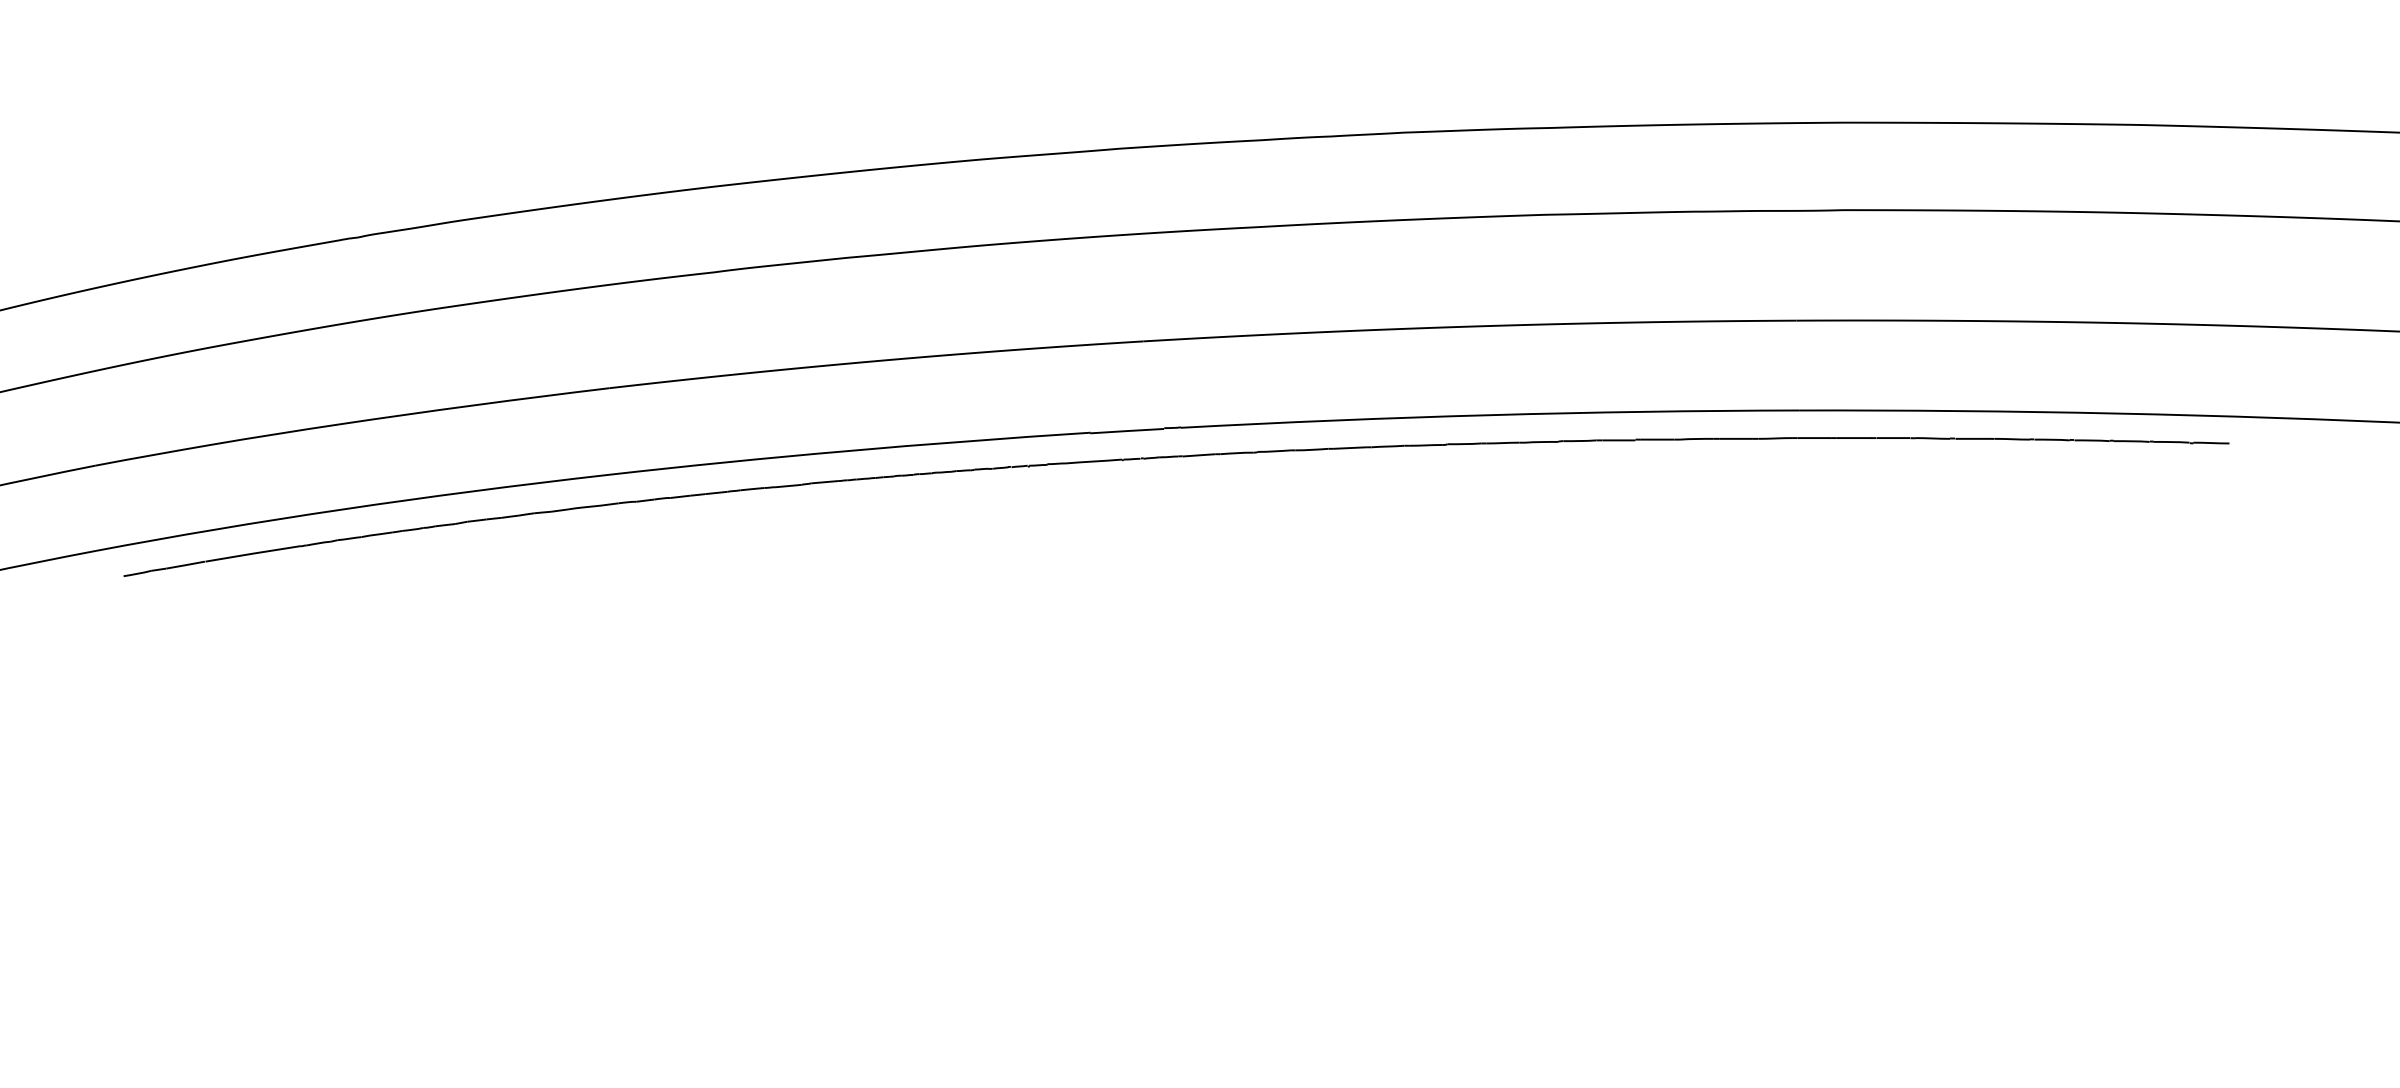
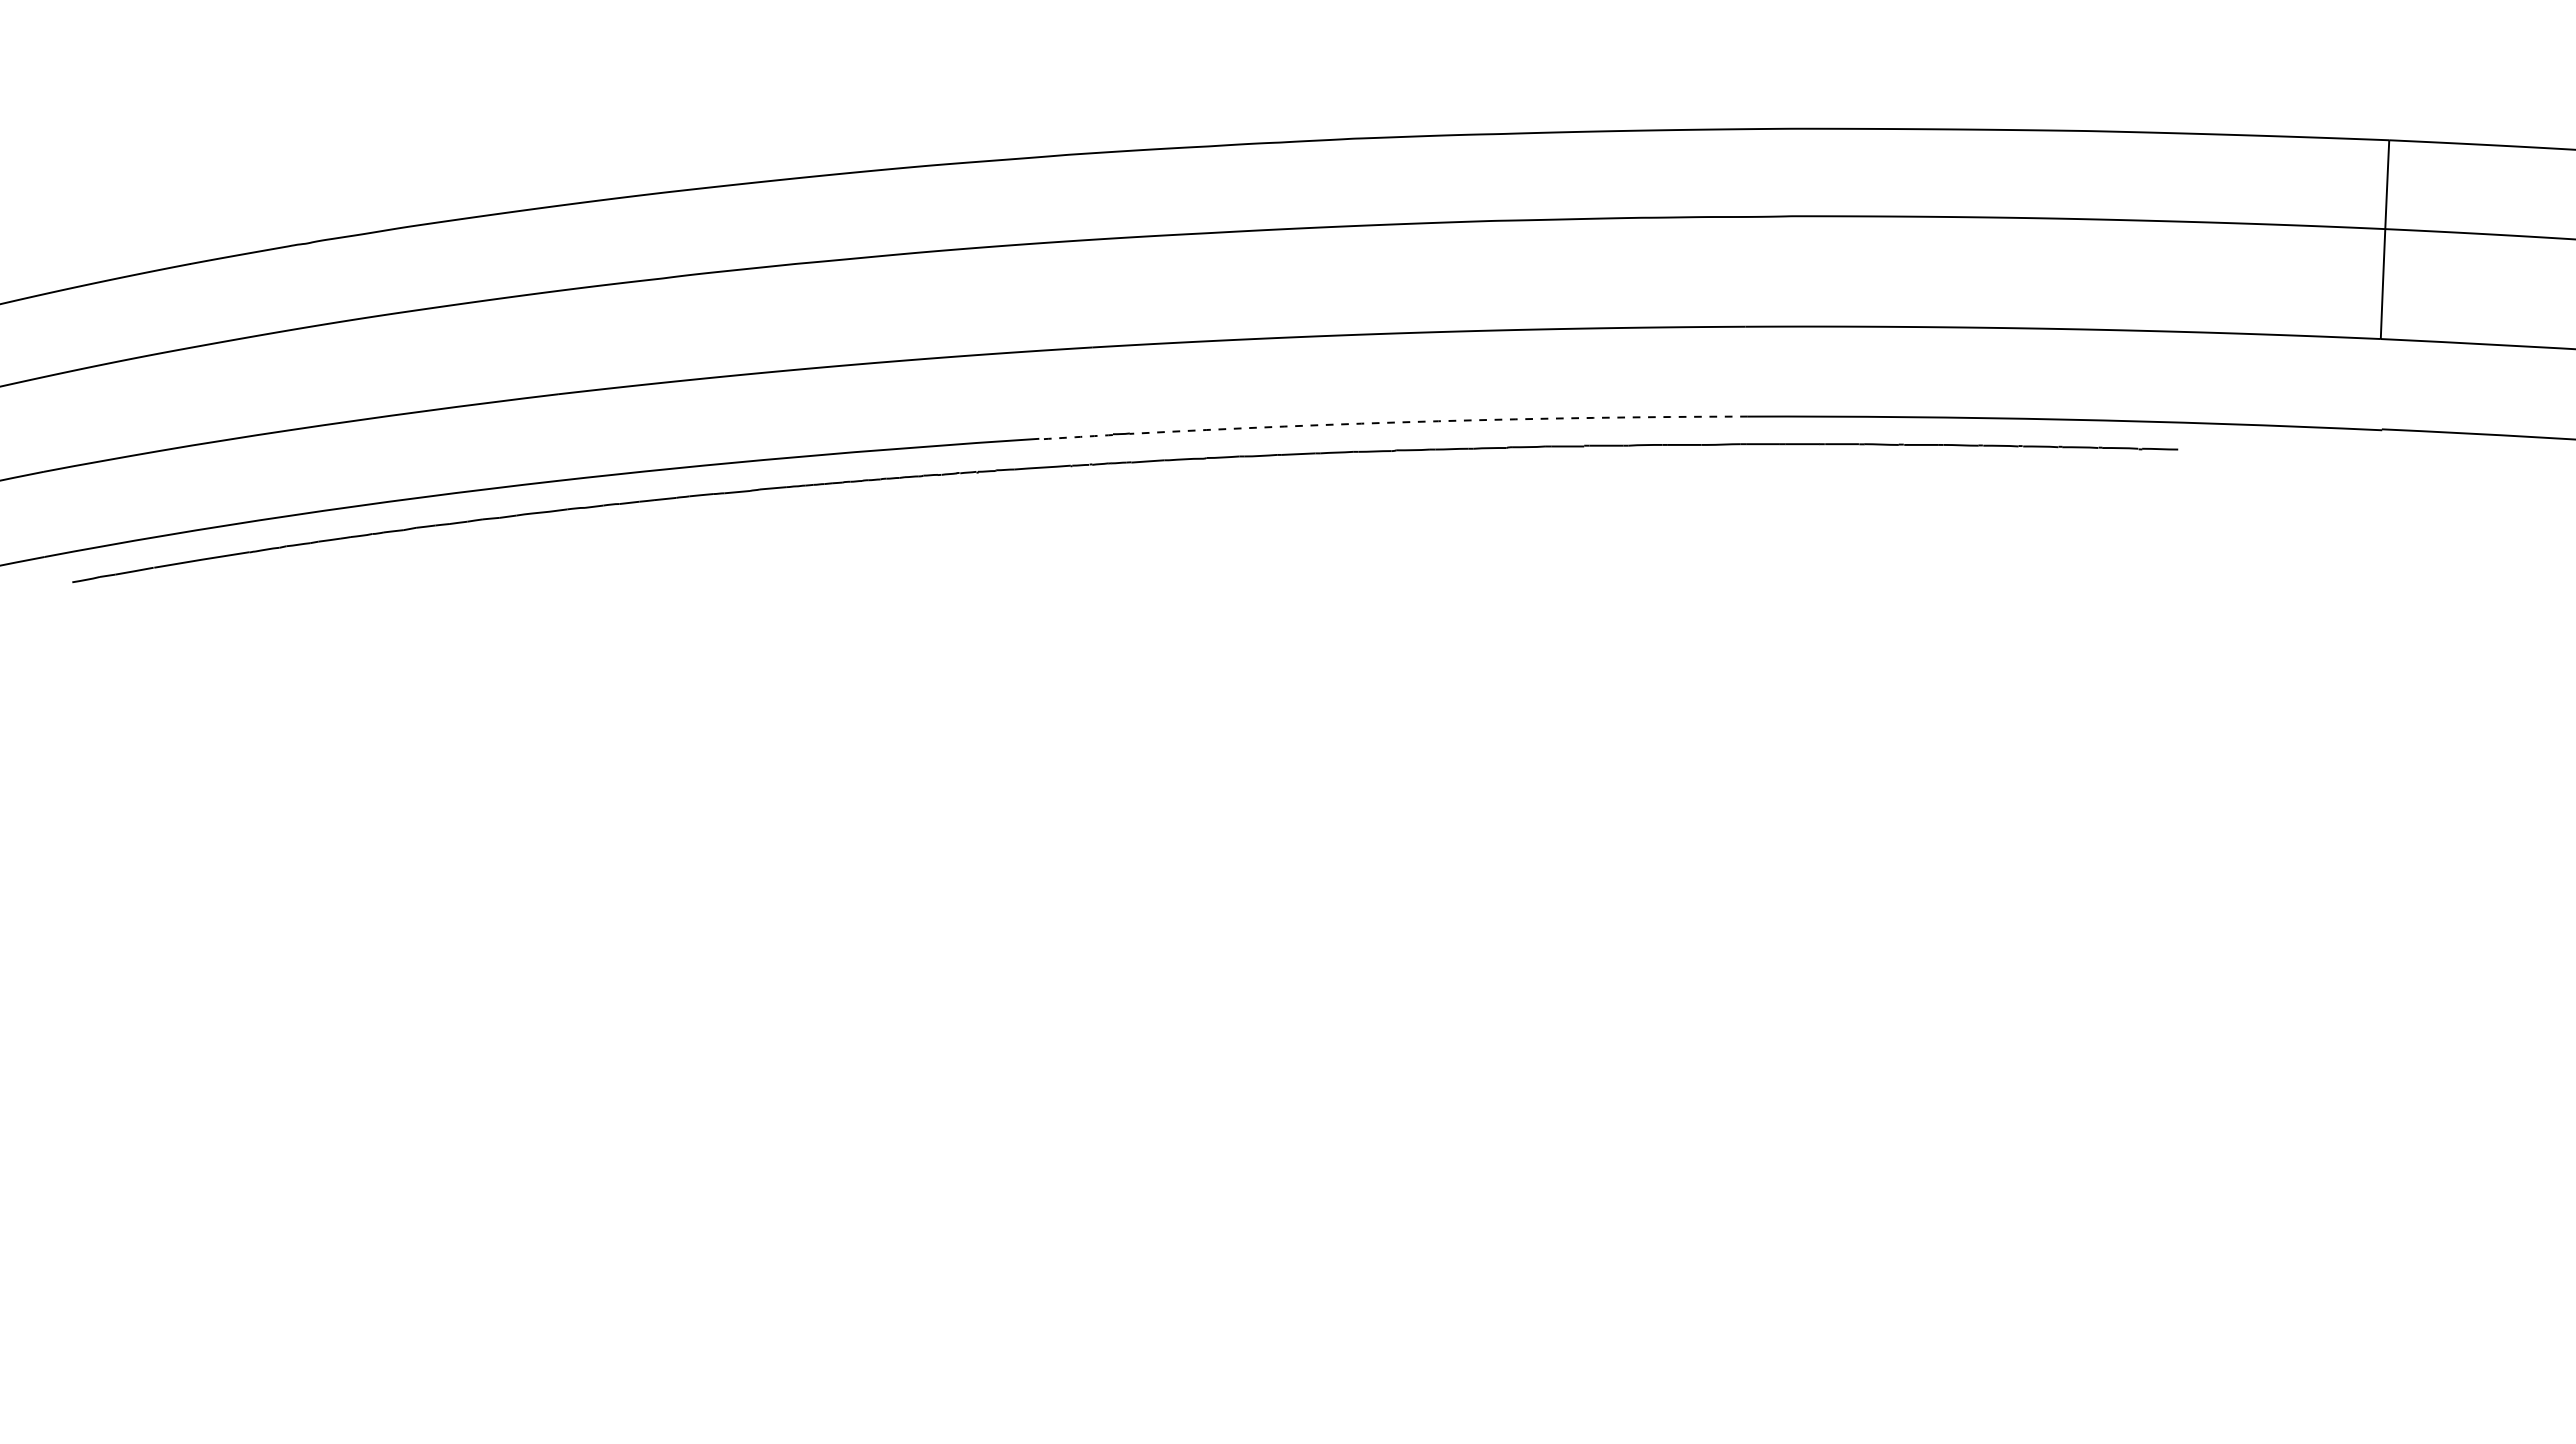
arc: (1489, 415) -> (1438, 421), solid -> dashed
arc: (1126, 431) -> (1075, 437), solid -> dashed

